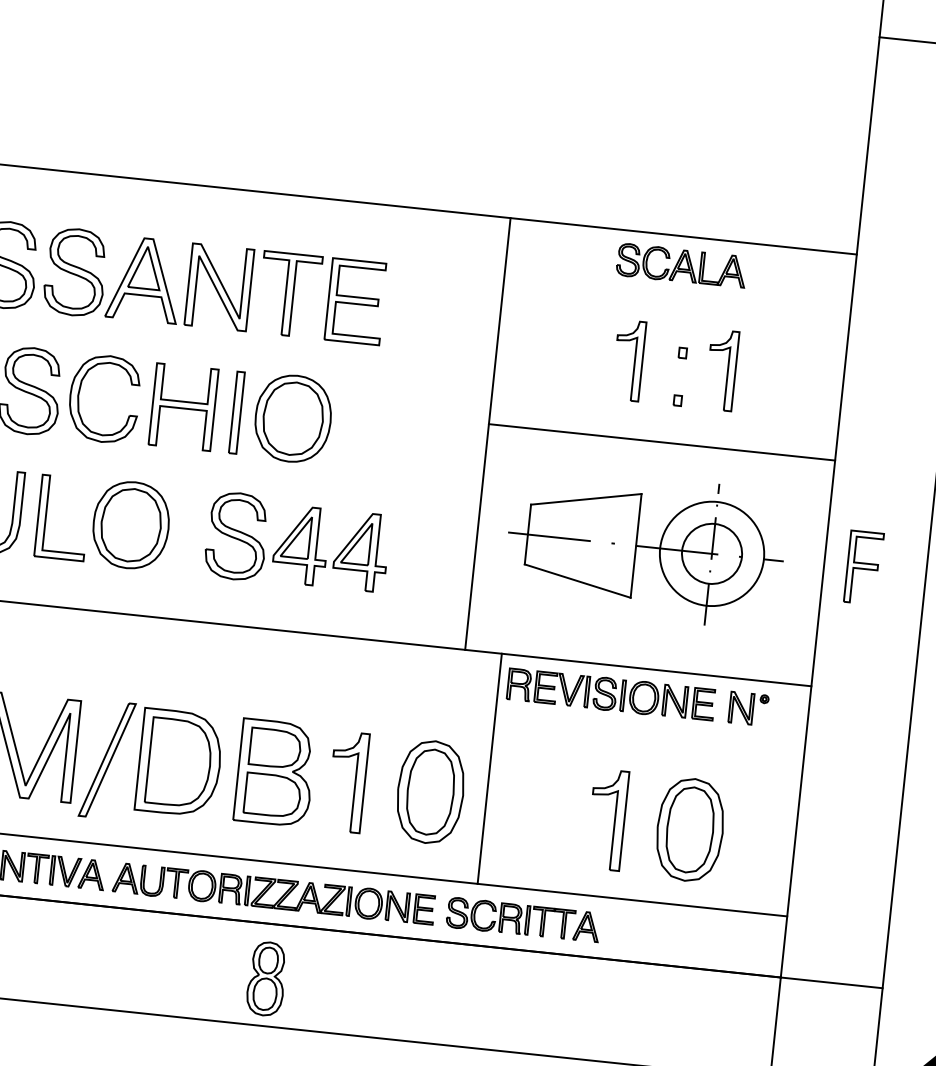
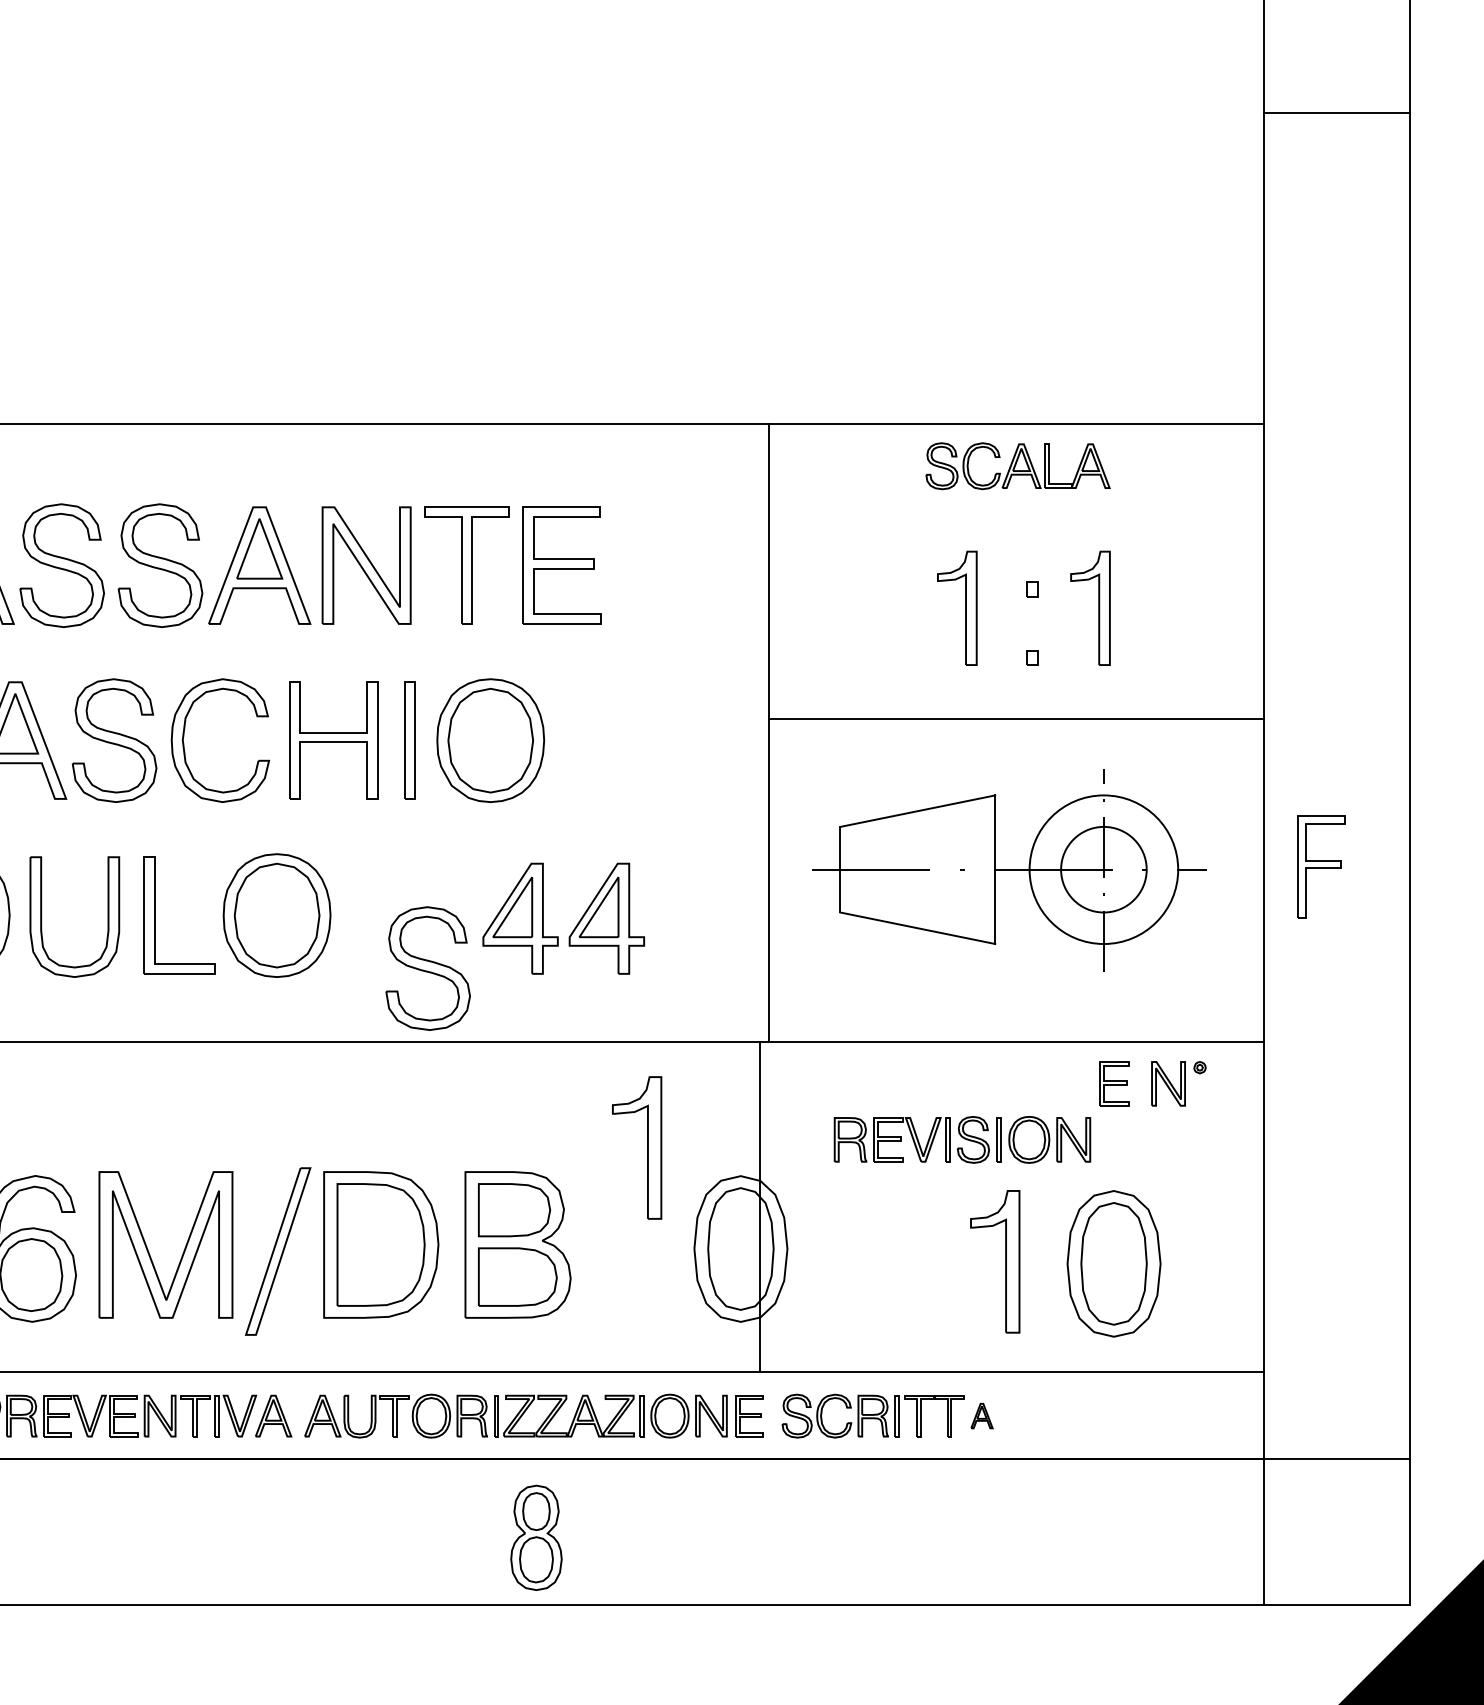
part: (236, 536) -> (427, 968), moved
part: (597, 692) -> (962, 1139), moved
line: (490, 768) -> (760, 1206), moved
part: (355, 782) -> (647, 1147), moved
part: (586, 926) -> (981, 1415), size x0.6

